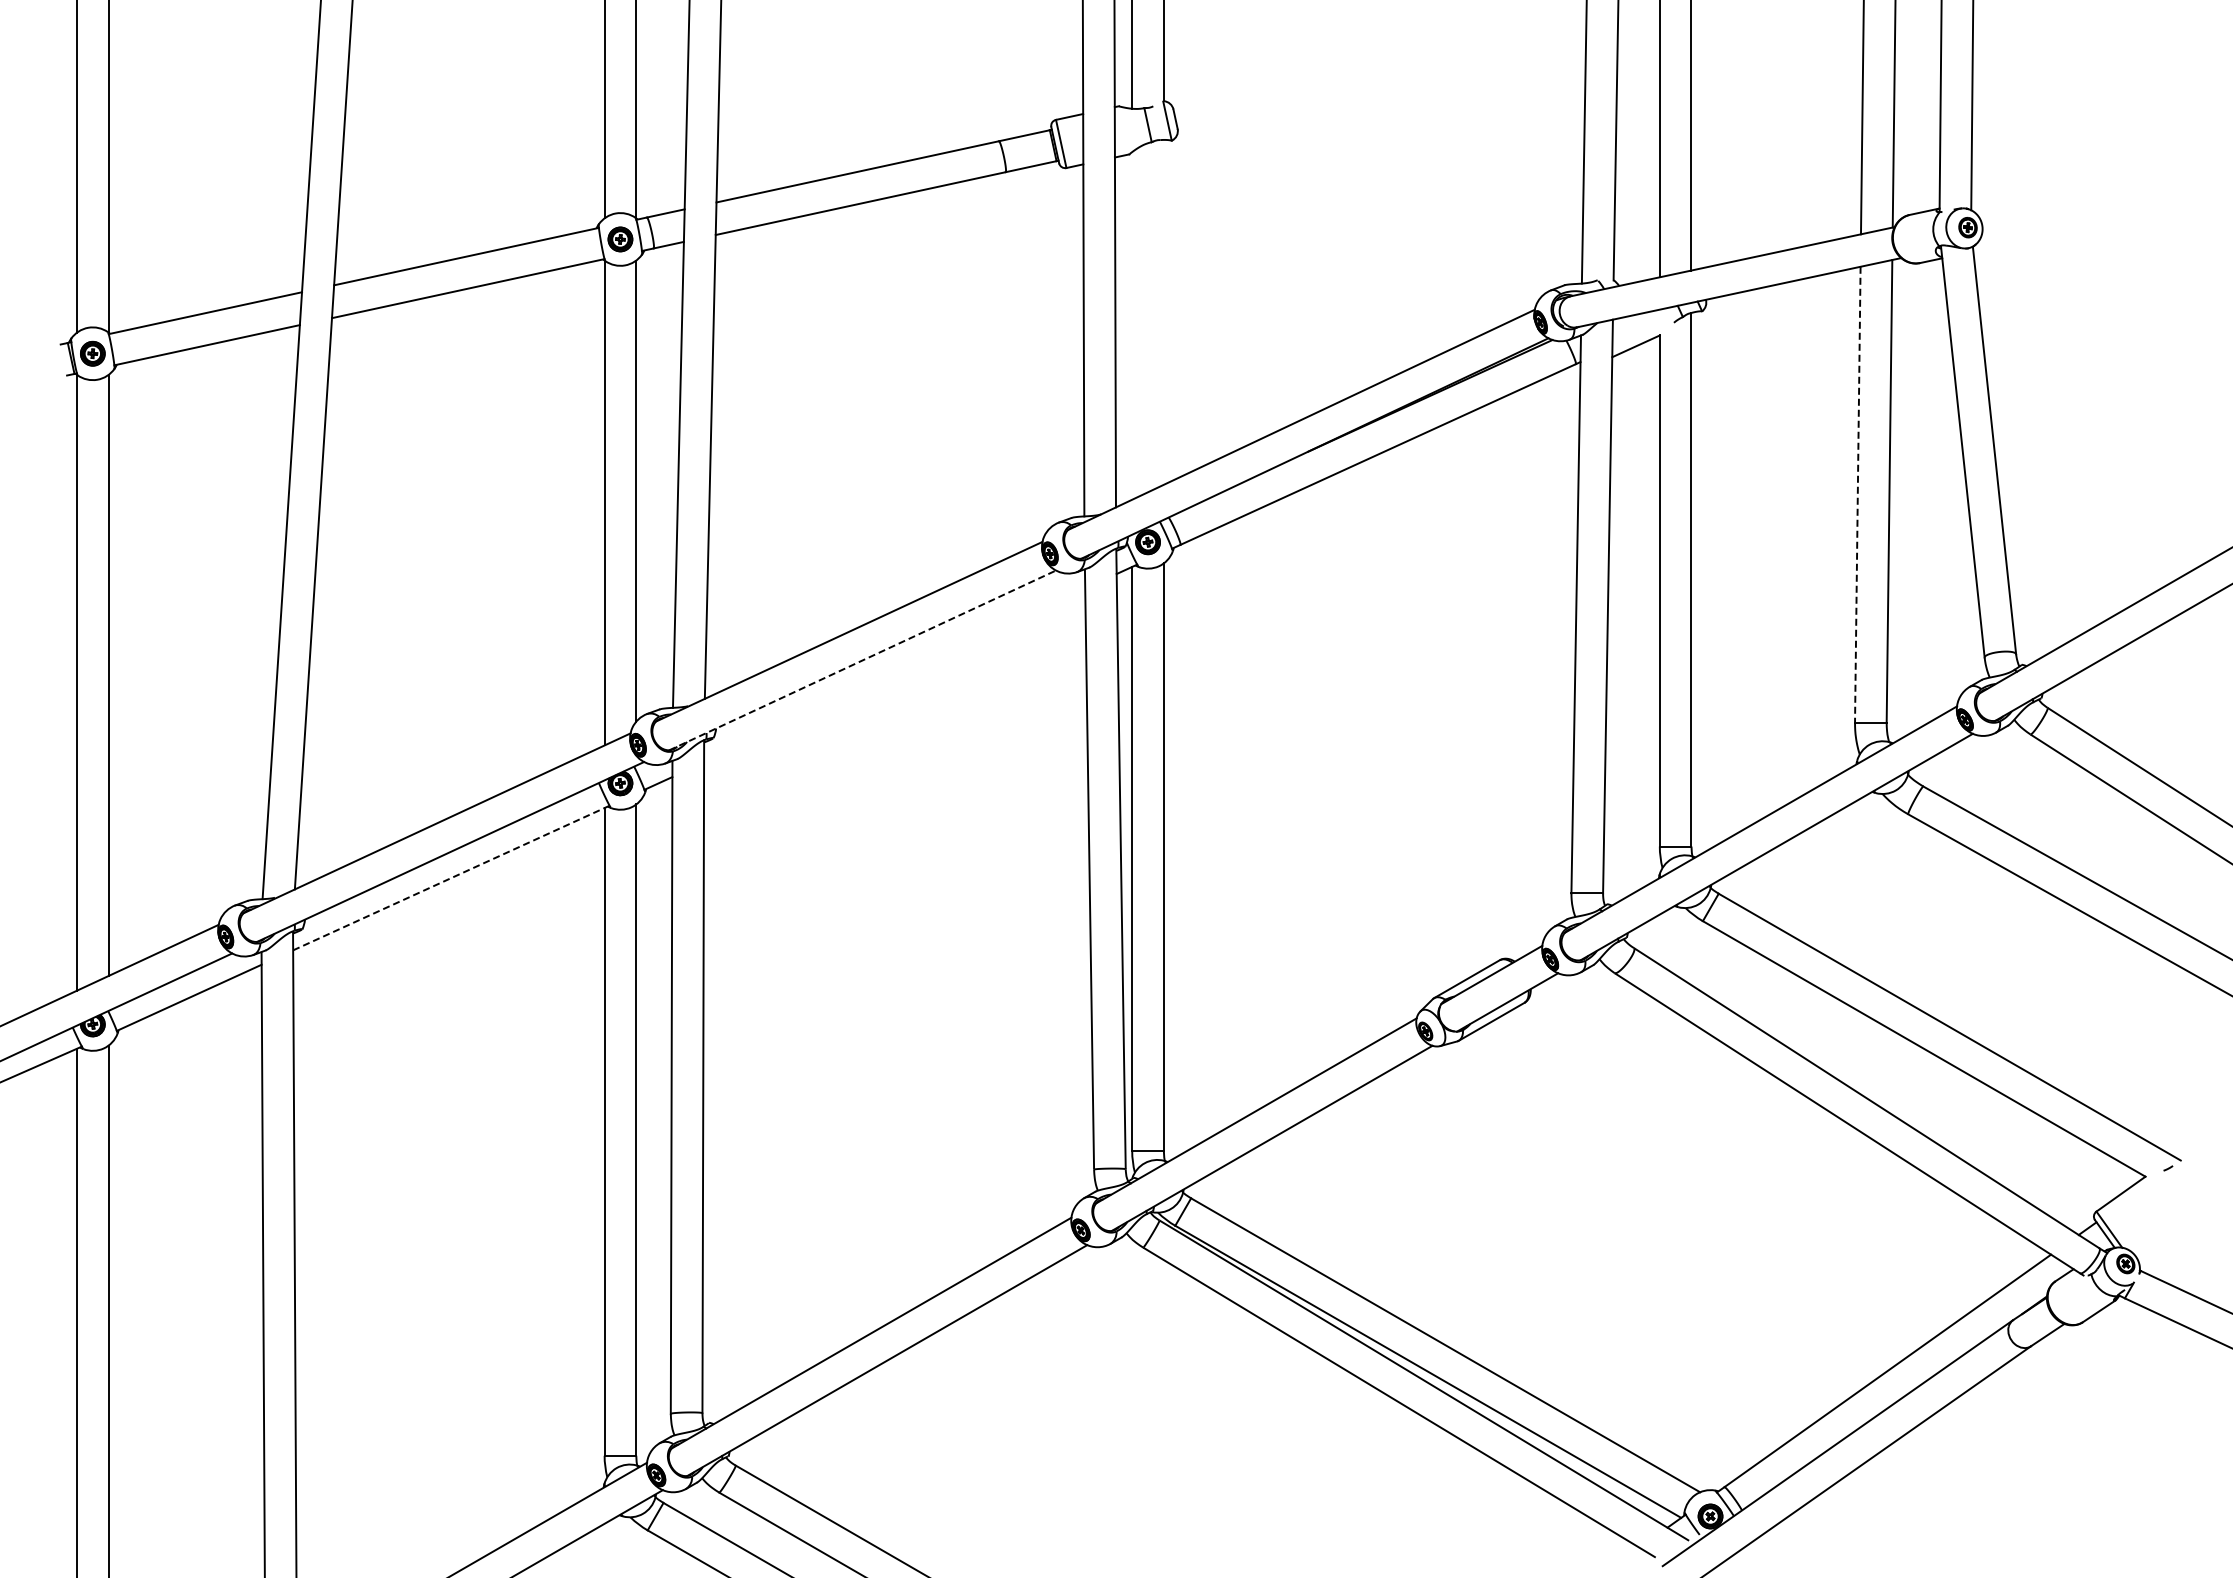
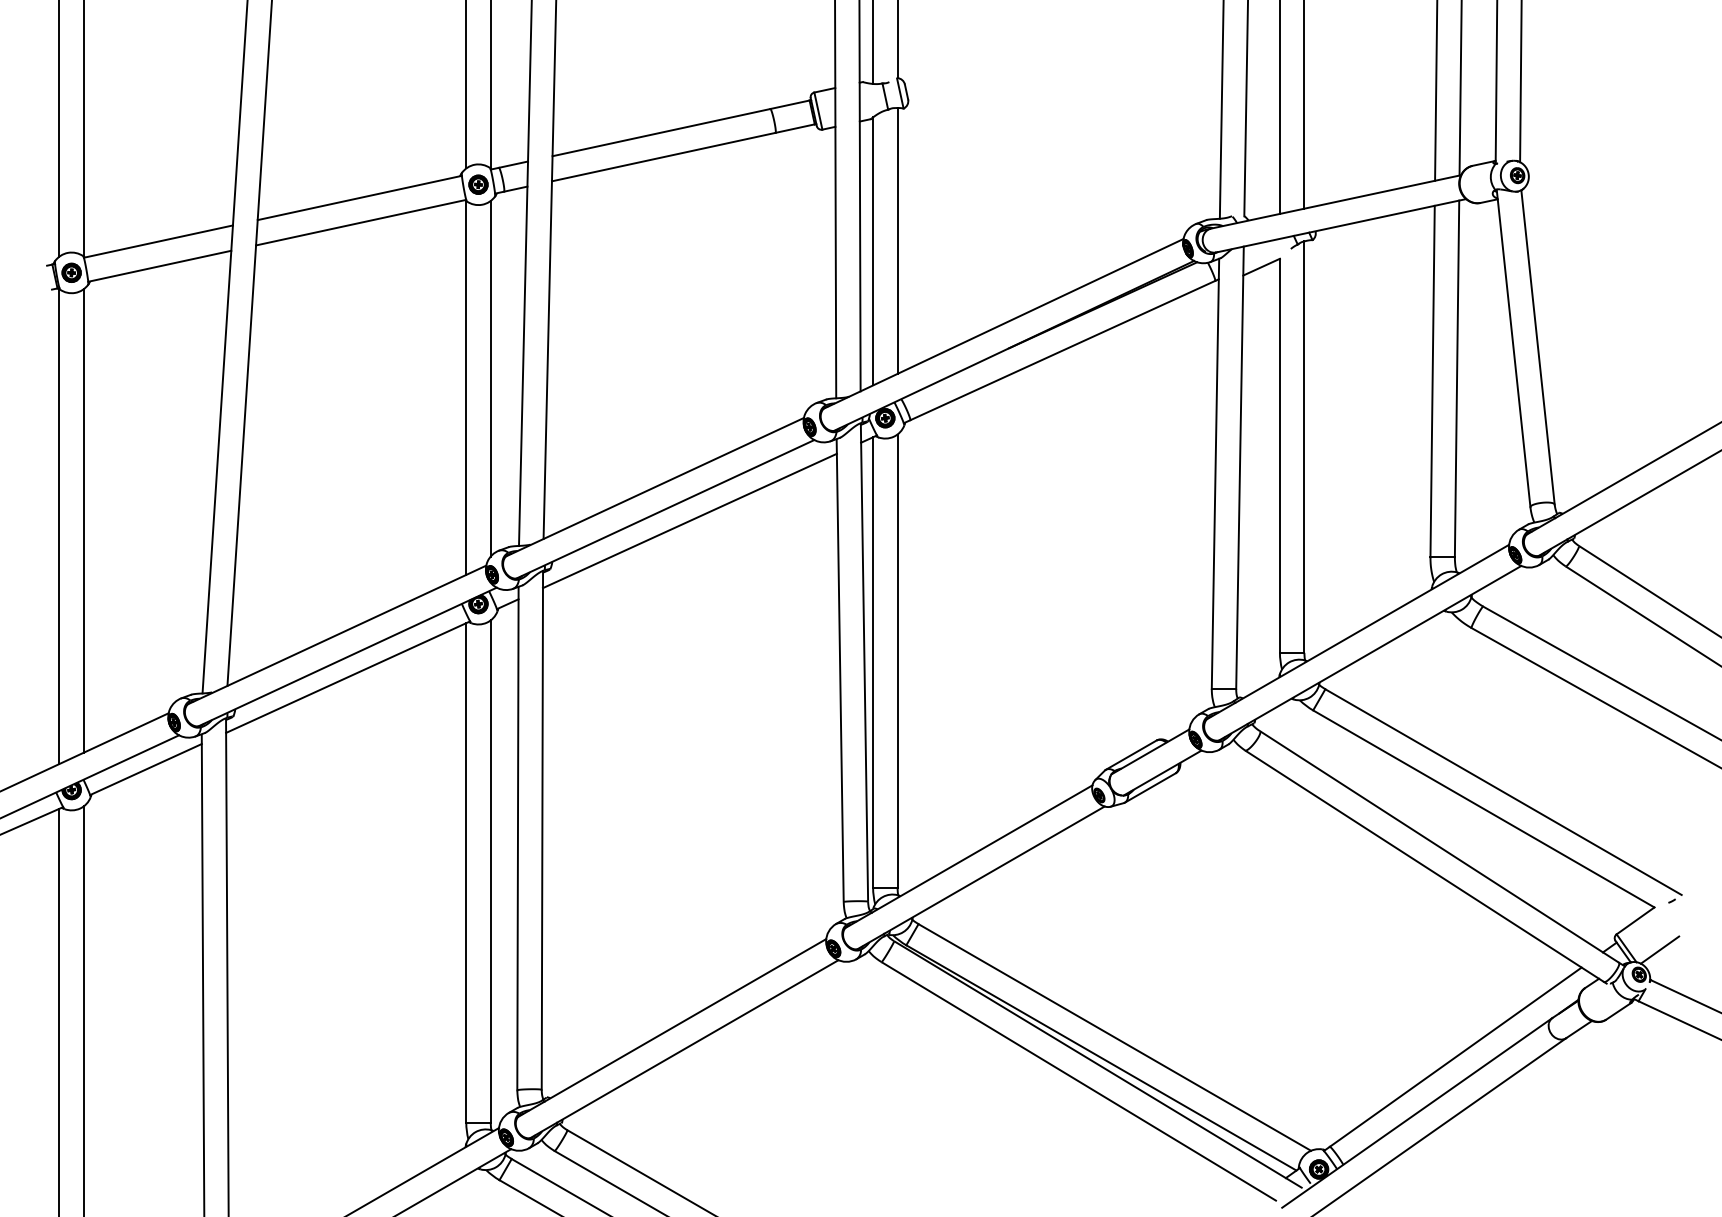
line: (1163, 311) -> (897, 240), added
line: (1132, 325) -> (873, 251), added
line: (1857, 494) -> (1432, 381), dashed -> solid
line: (863, 660) -> (665, 509), dashed -> solid
line: (894, 675) -> (689, 520), added
line: (451, 878) -> (348, 677), dashed -> solid
line: (2152, 1231) -> (1659, 949), added

